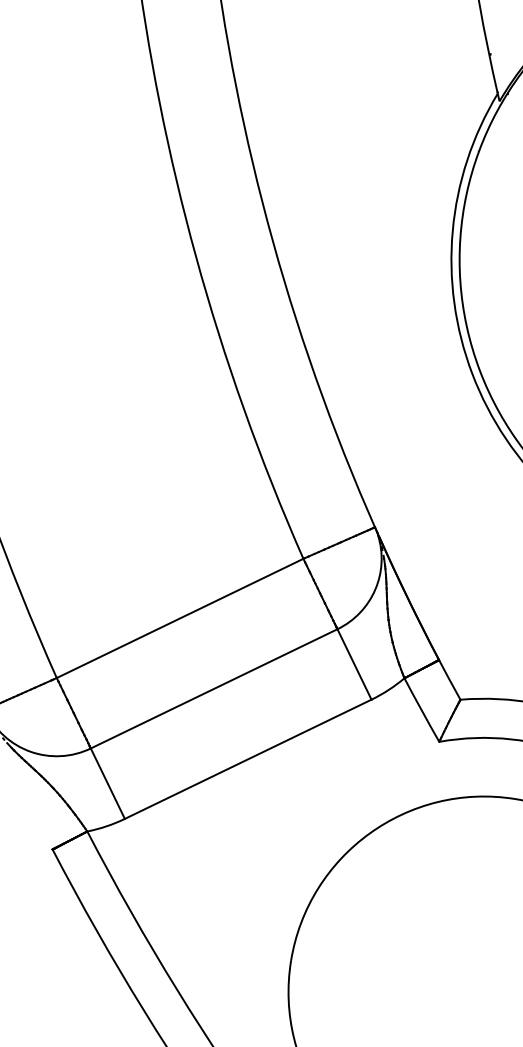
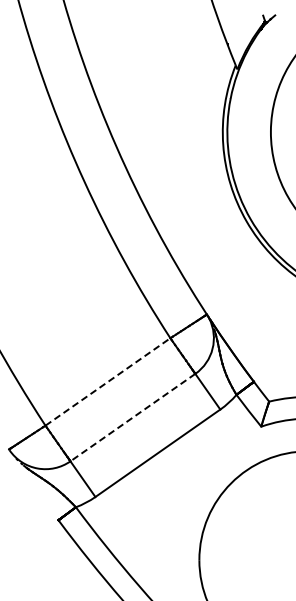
line: (181, 617) -> (108, 381), solid -> dashed
line: (213, 688) -> (132, 417), solid -> dashed

